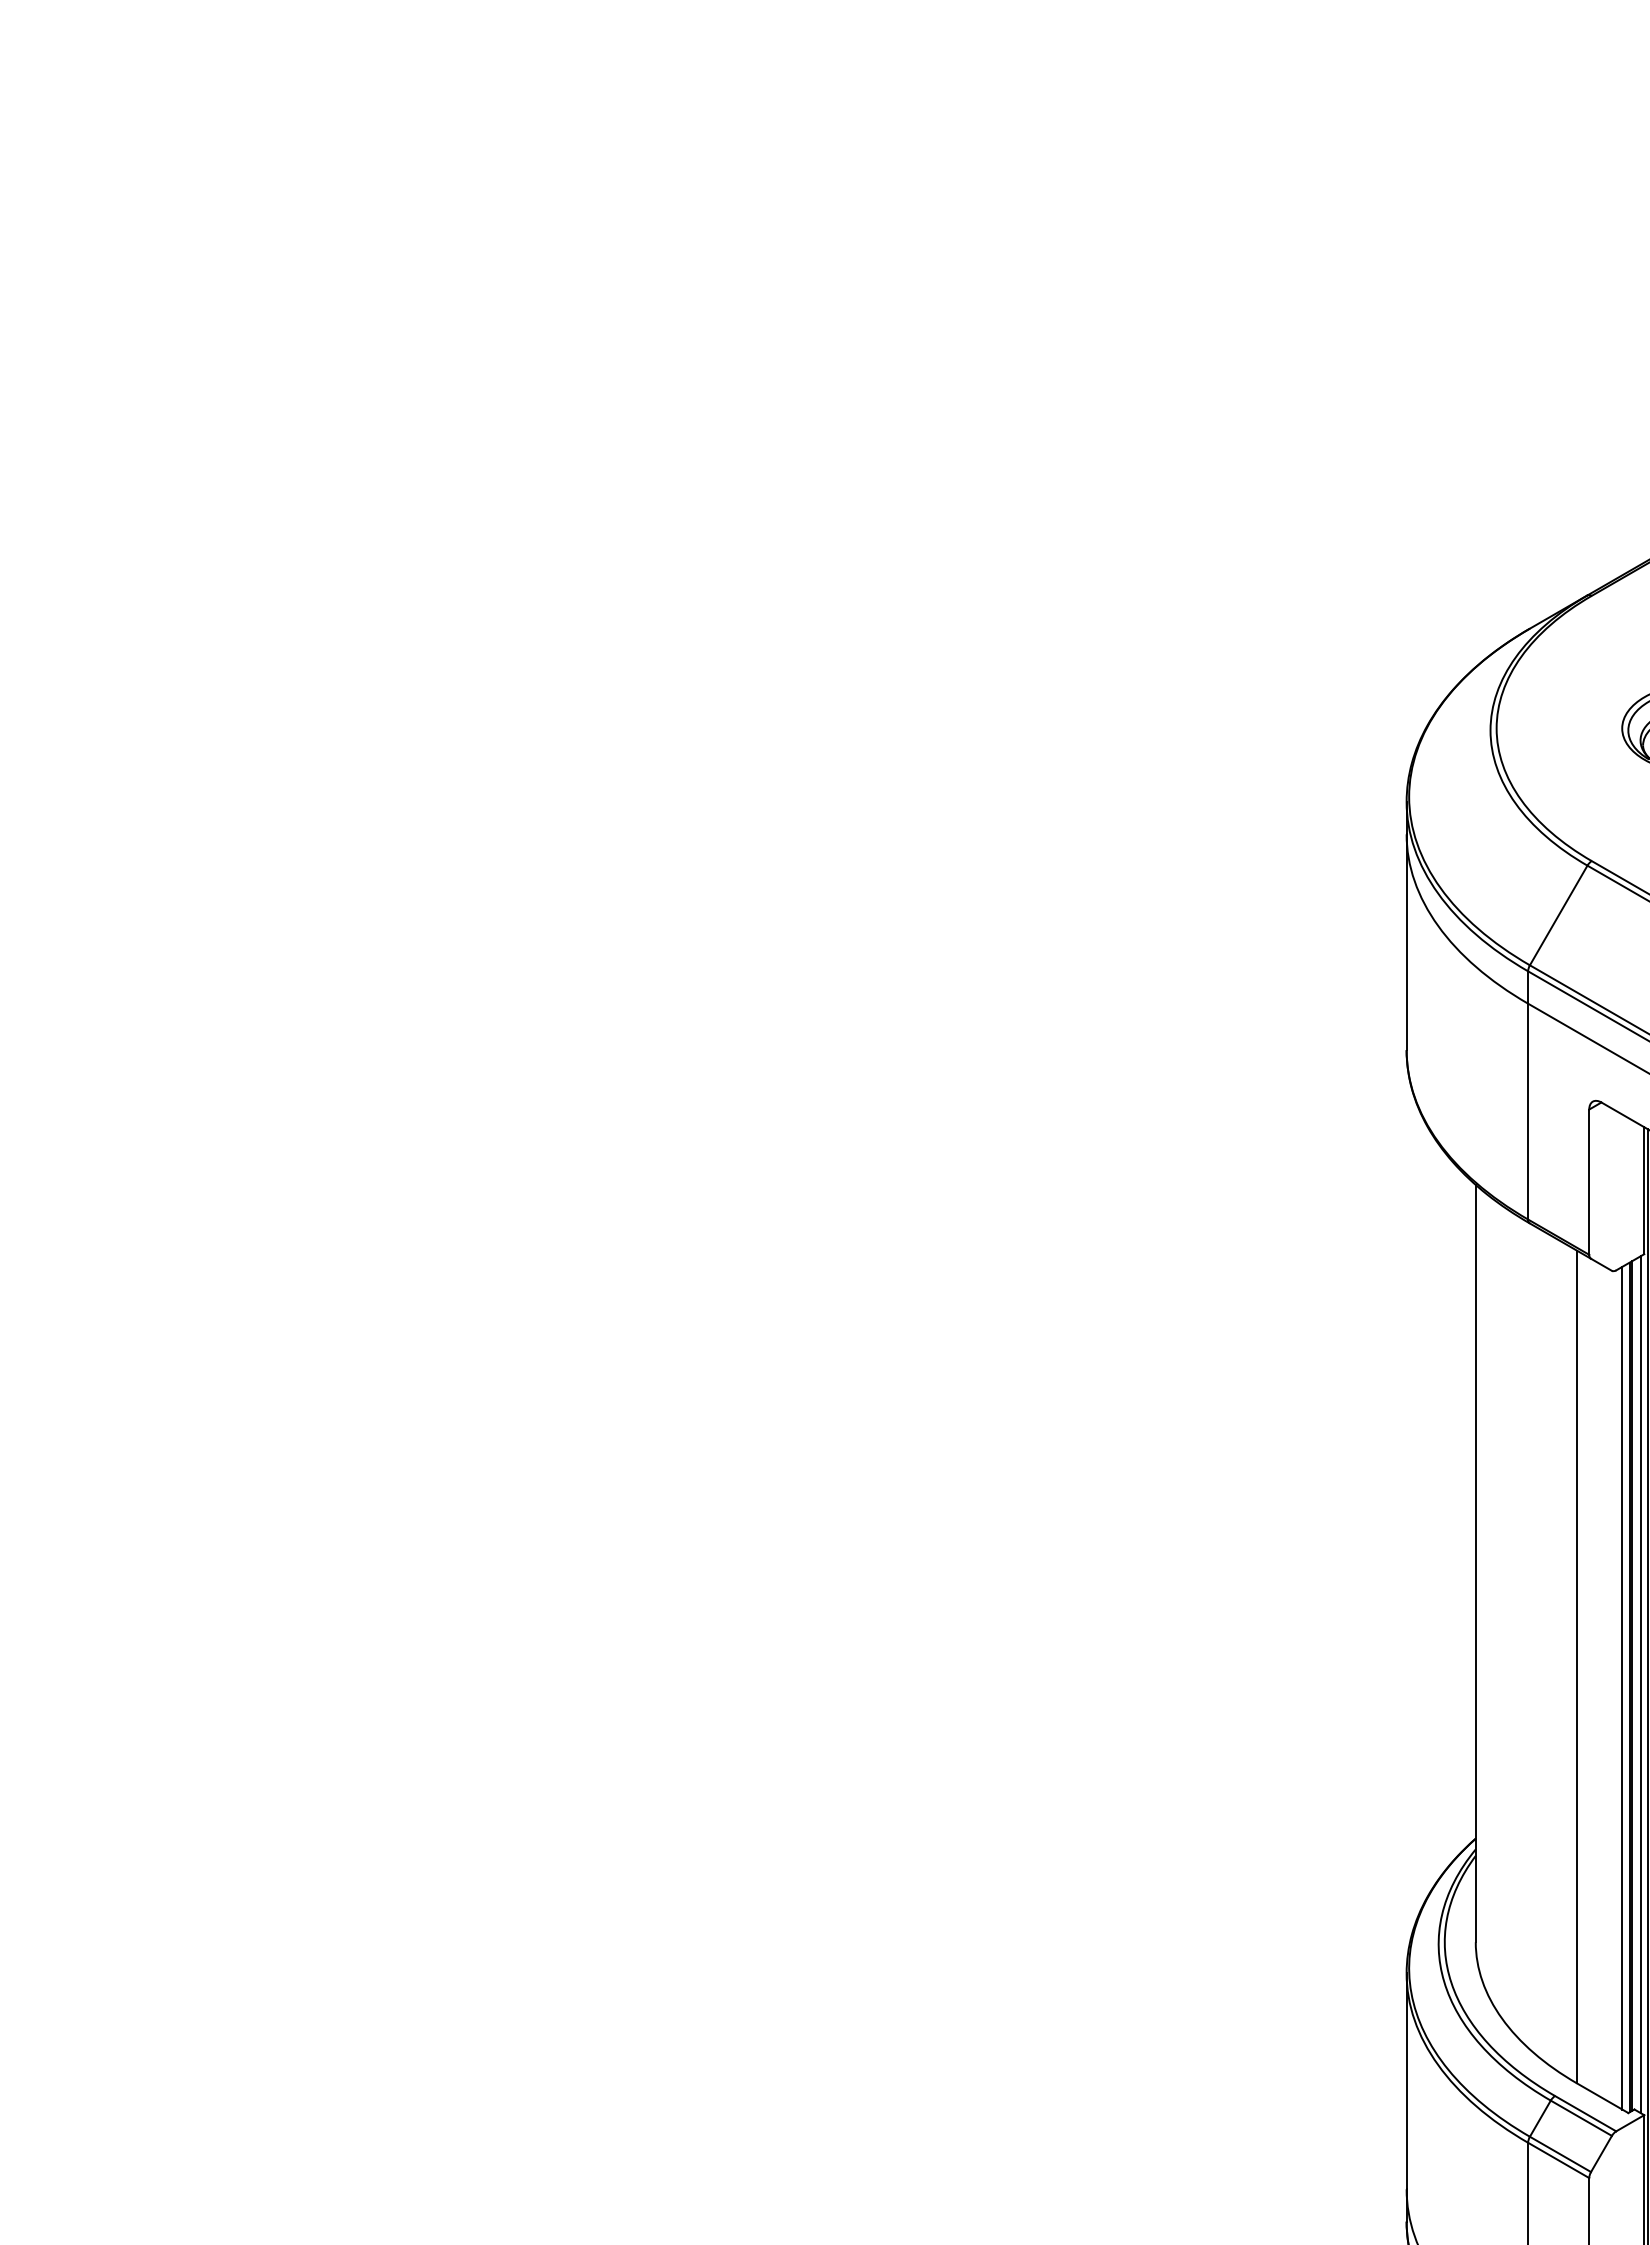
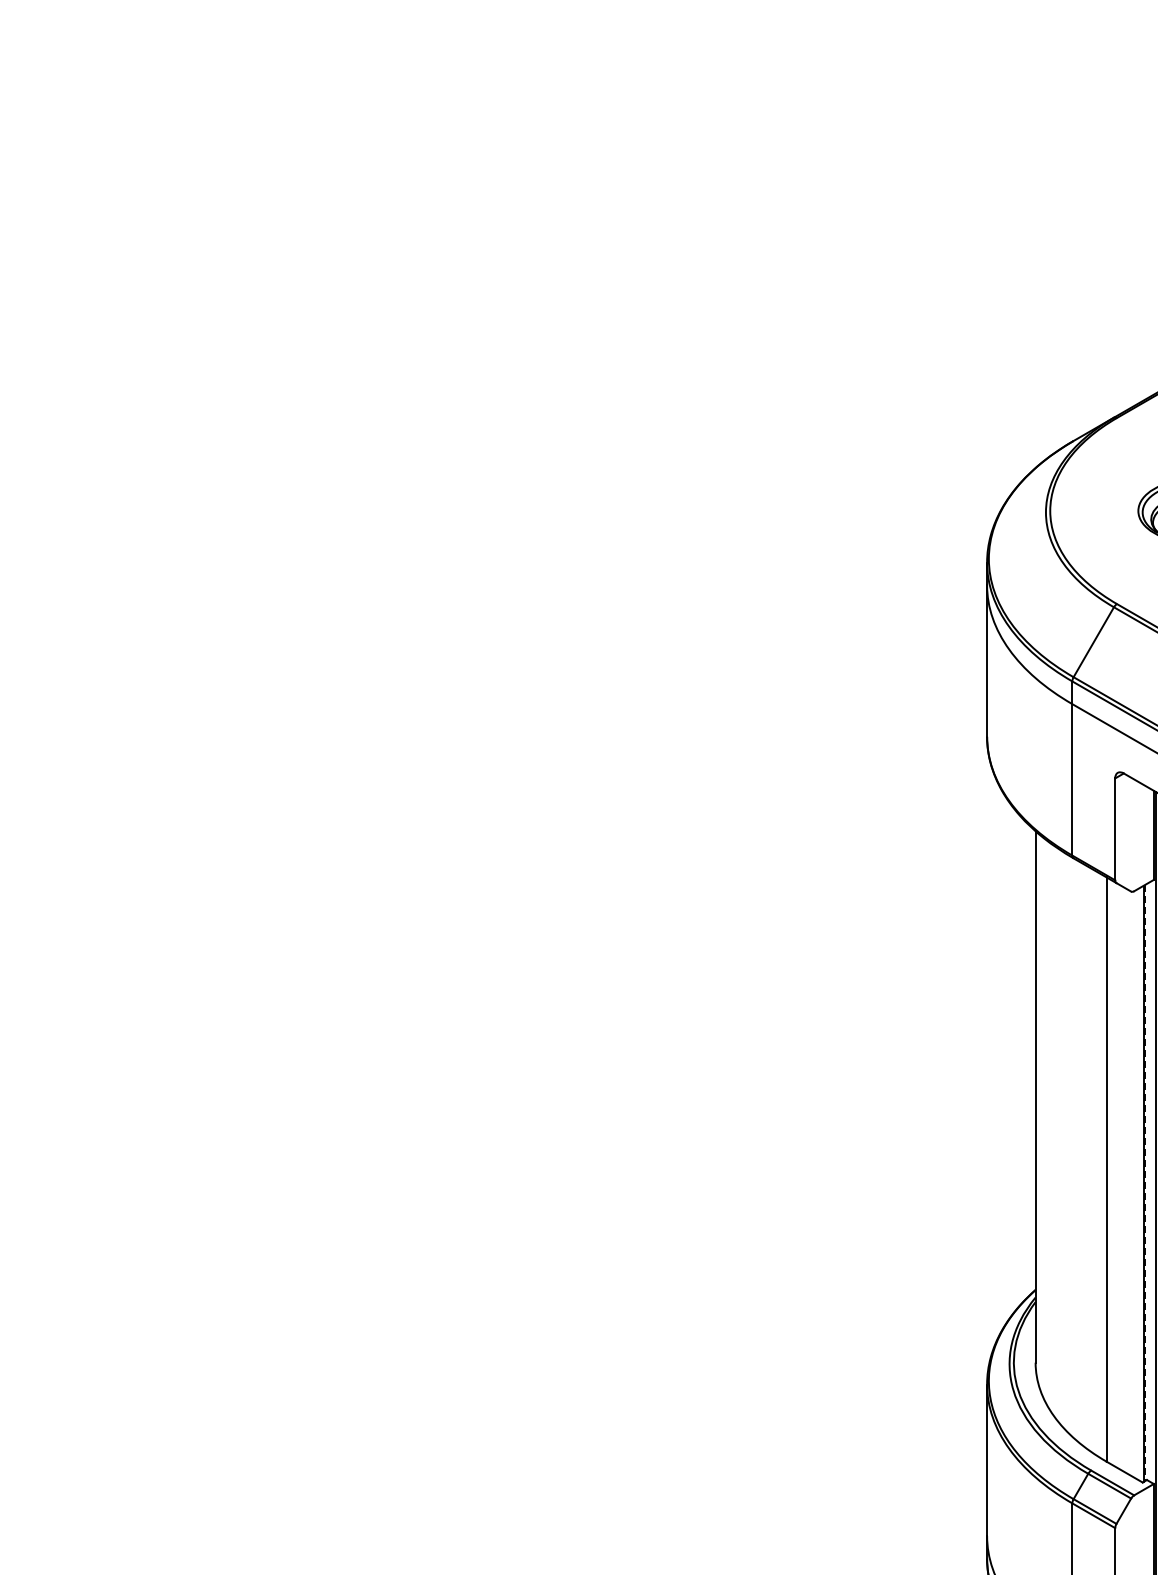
line: (1640, 1684) -> (1151, 1181), removed
line: (1632, 1686) -> (1145, 1183), solid -> dashed
line: (1622, 1688) -> (1138, 1184), removed

